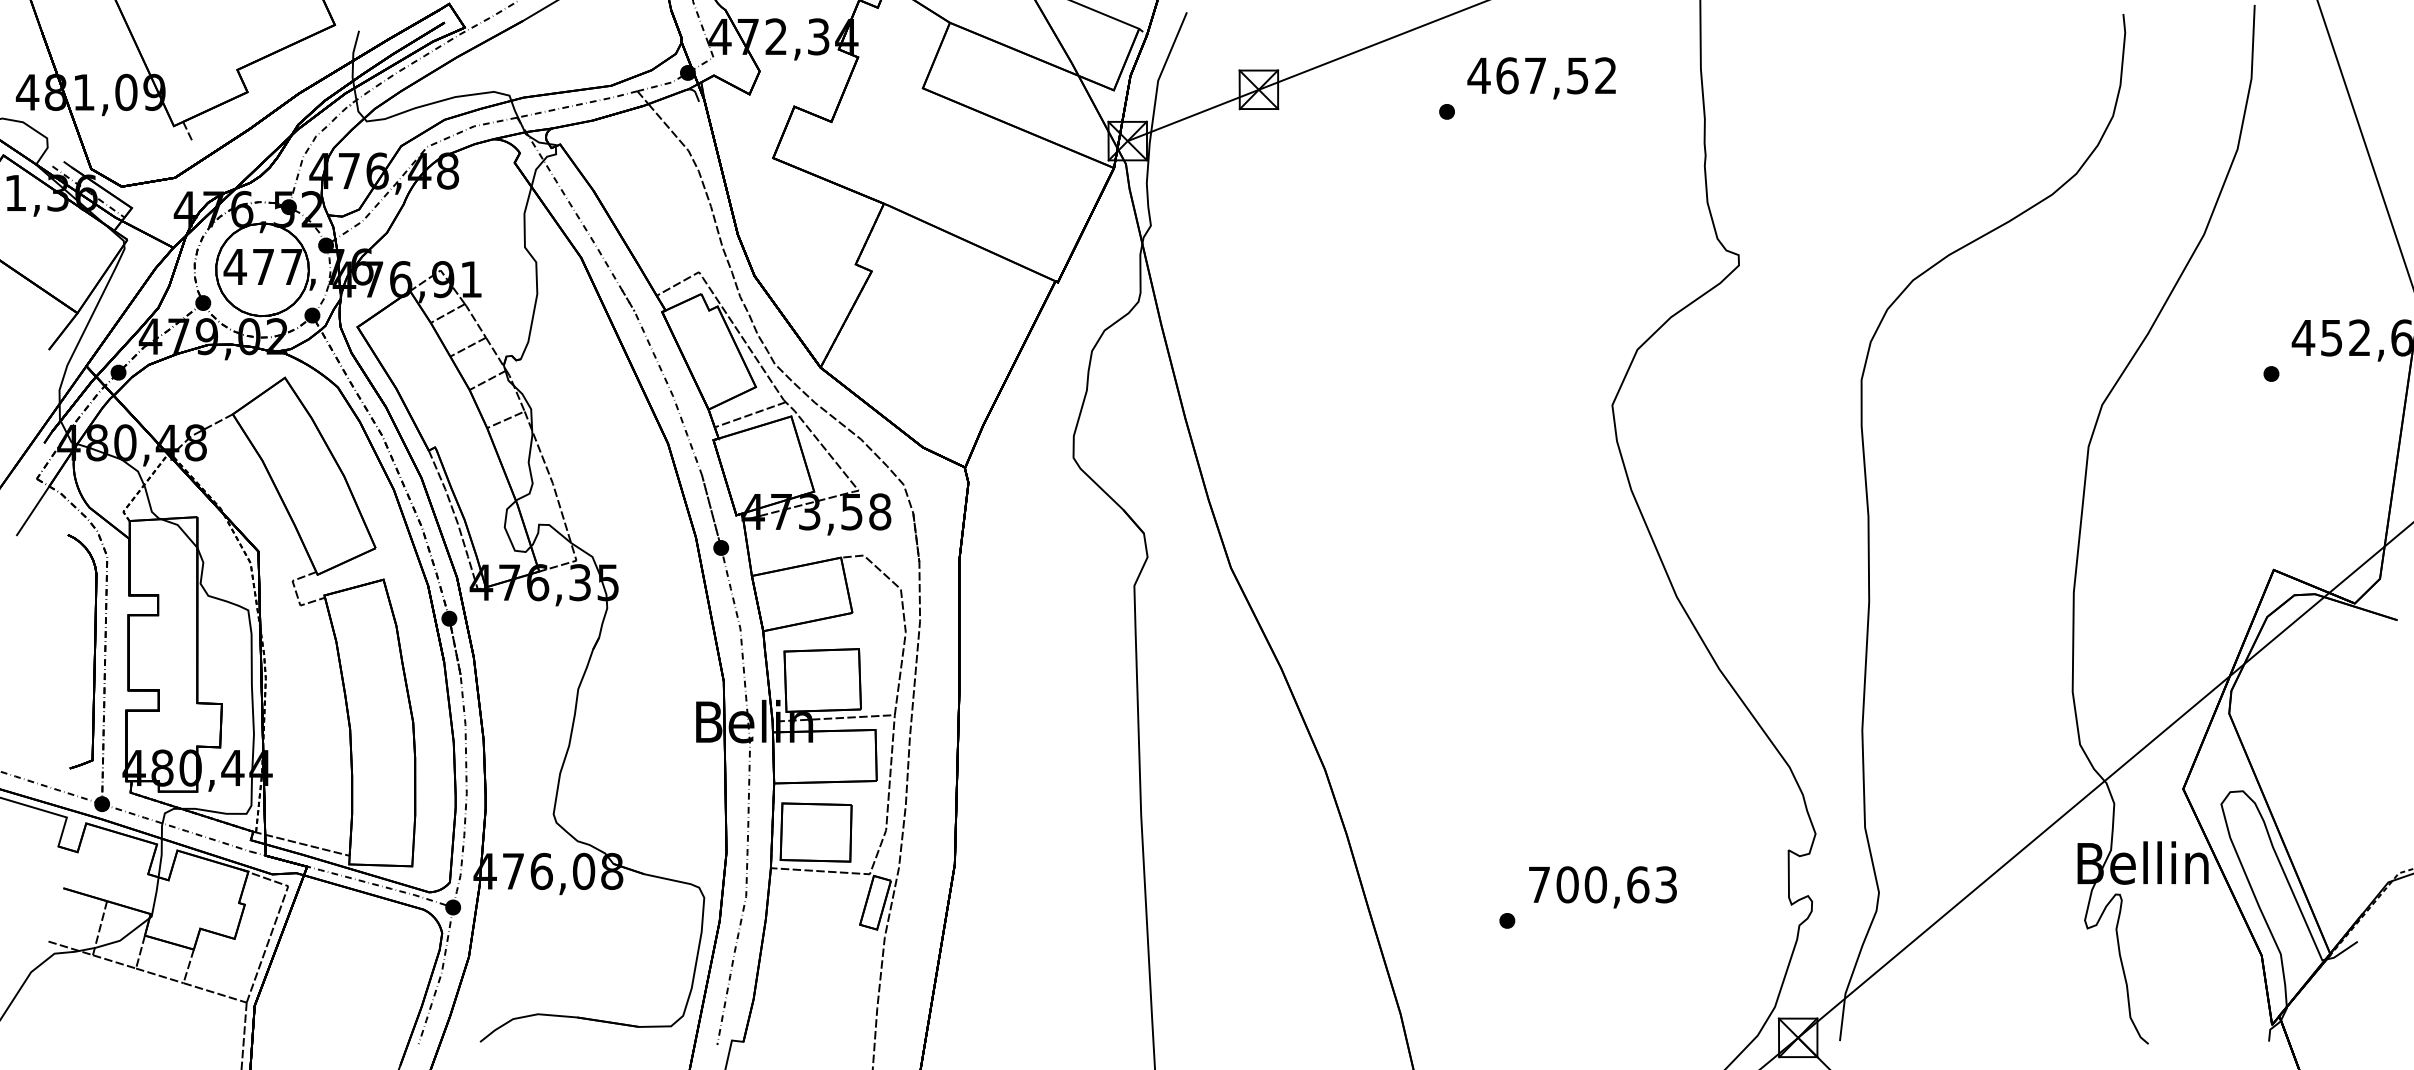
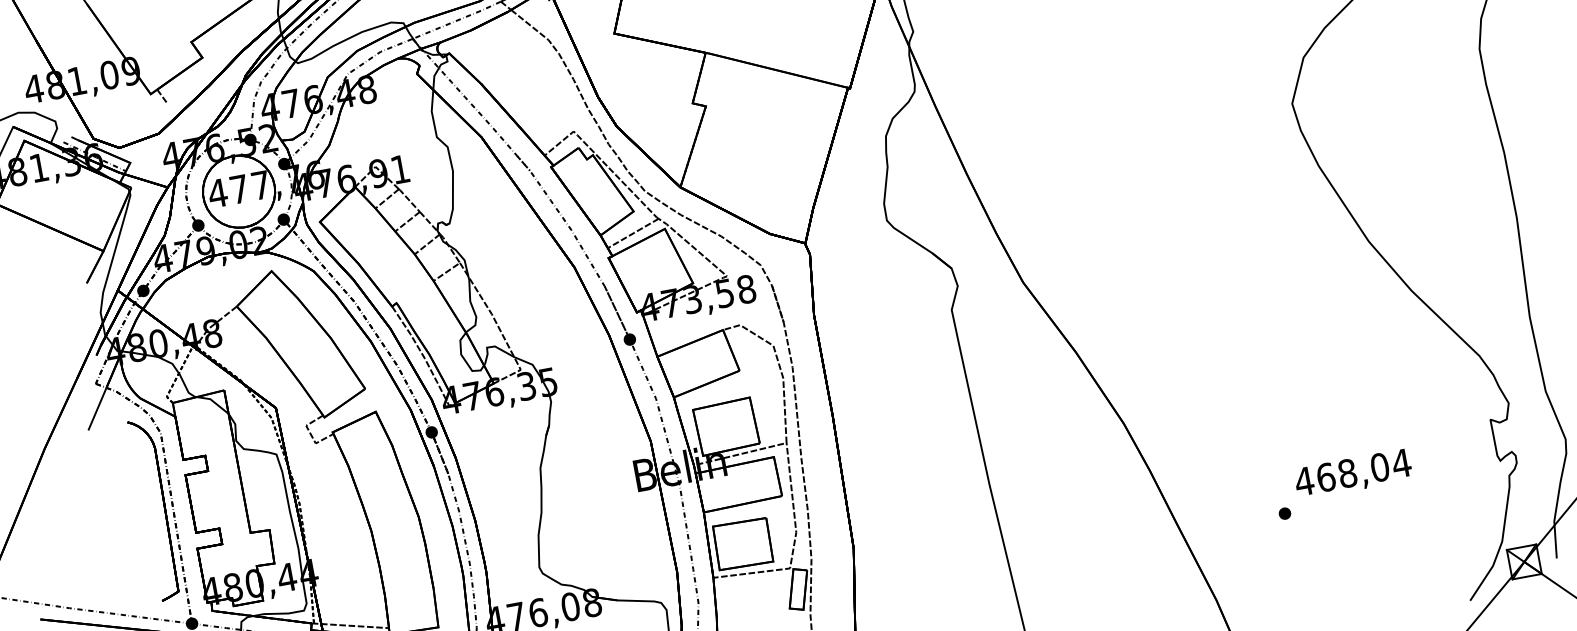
text: (1602, 884) -> (1352, 472), 700,63 -> 468,04

